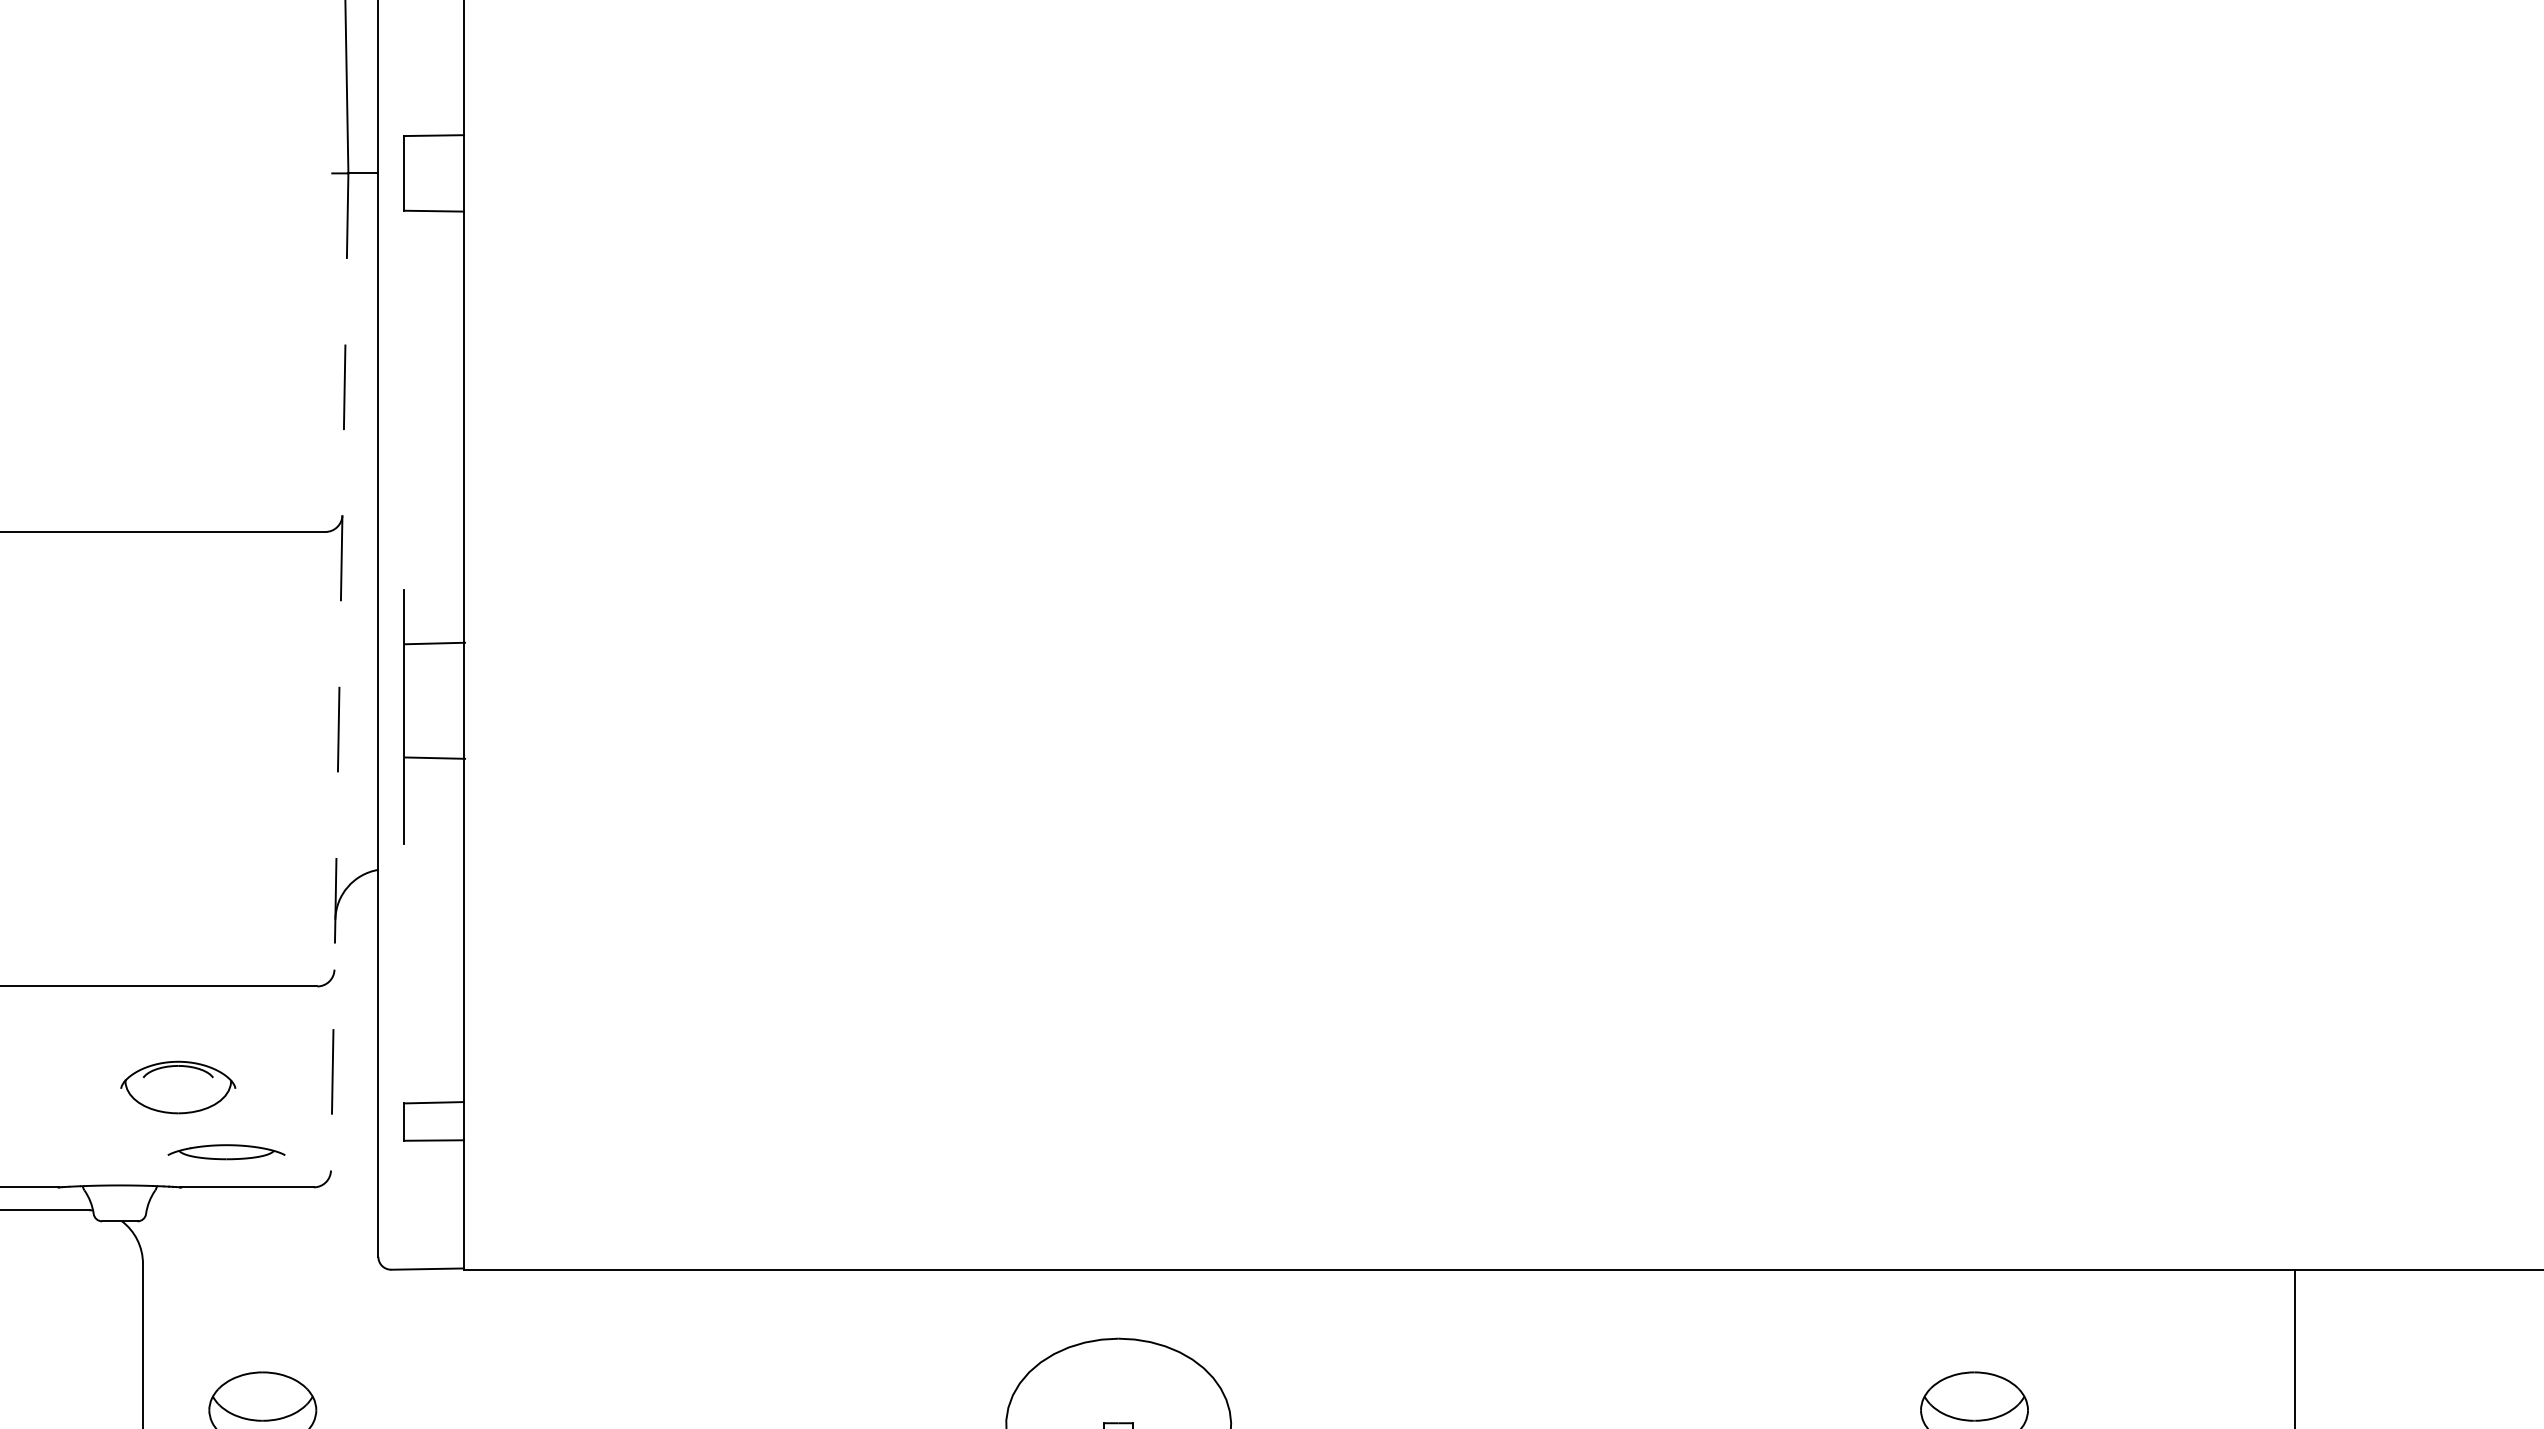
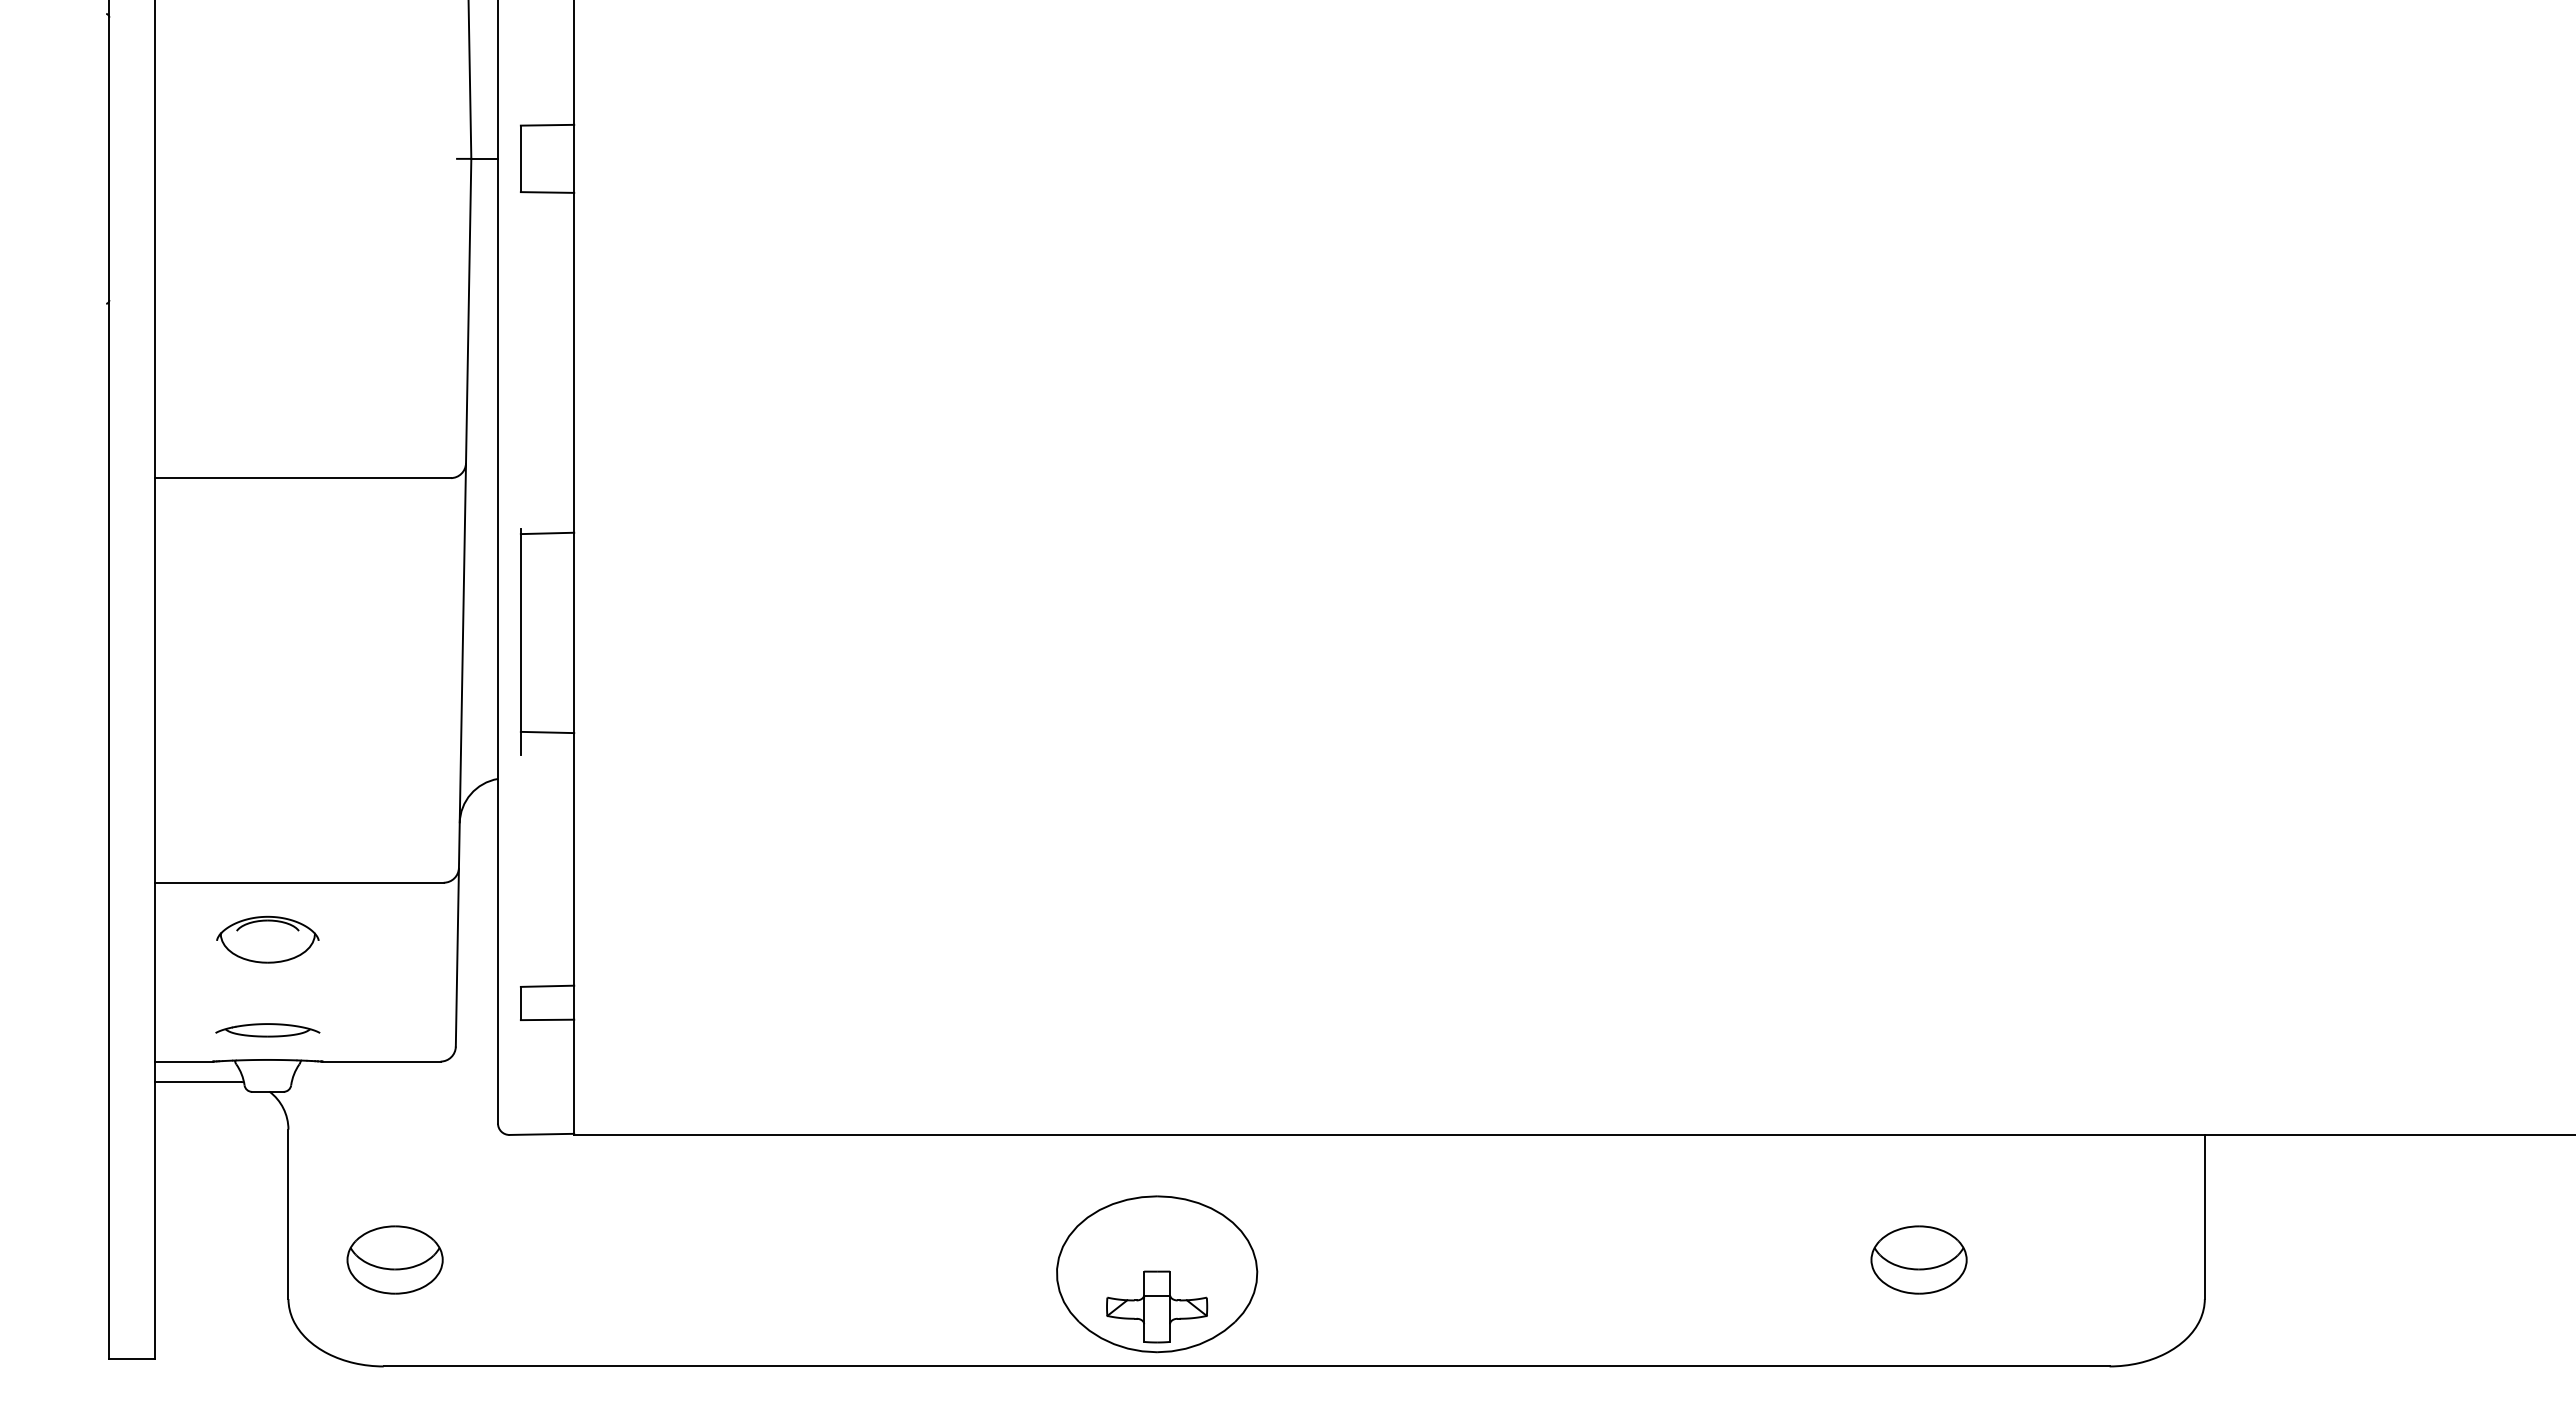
line: (435, 643) -> (547, 533), moved
line: (339, 671) -> (463, 602), dashed -> solid
line: (435, 758) -> (547, 732), moved
part: (177, 1087) -> (267, 939), moved
part: (226, 1152) -> (267, 1030), moved

